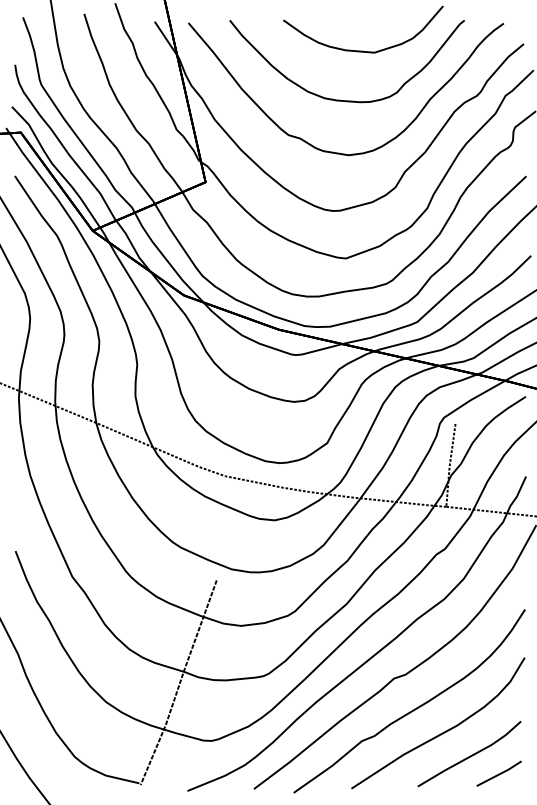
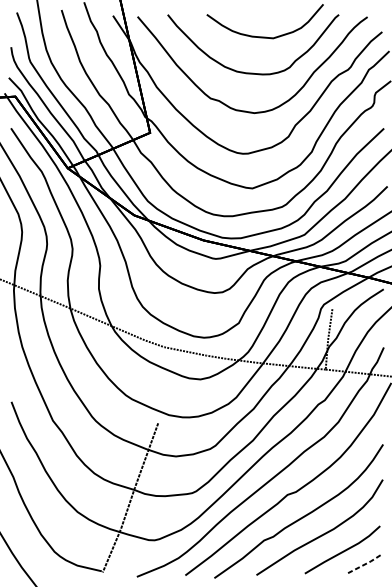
line: (499, 774) -> (364, 564), solid -> dashed

